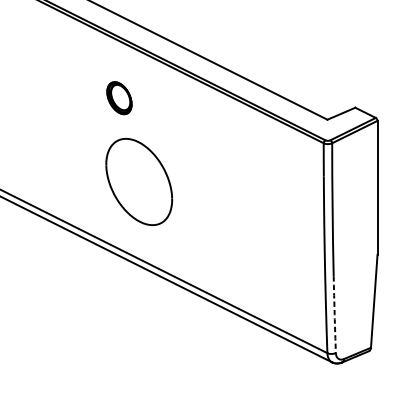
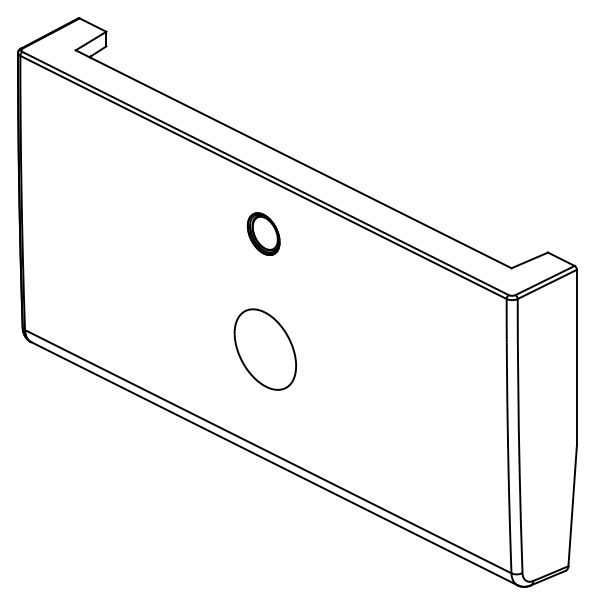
part: (119, 97) -> (263, 233), moved
part: (138, 181) -> (264, 349), size x0.71
arc: (334, 314) -> (520, 522), dashed -> solid

